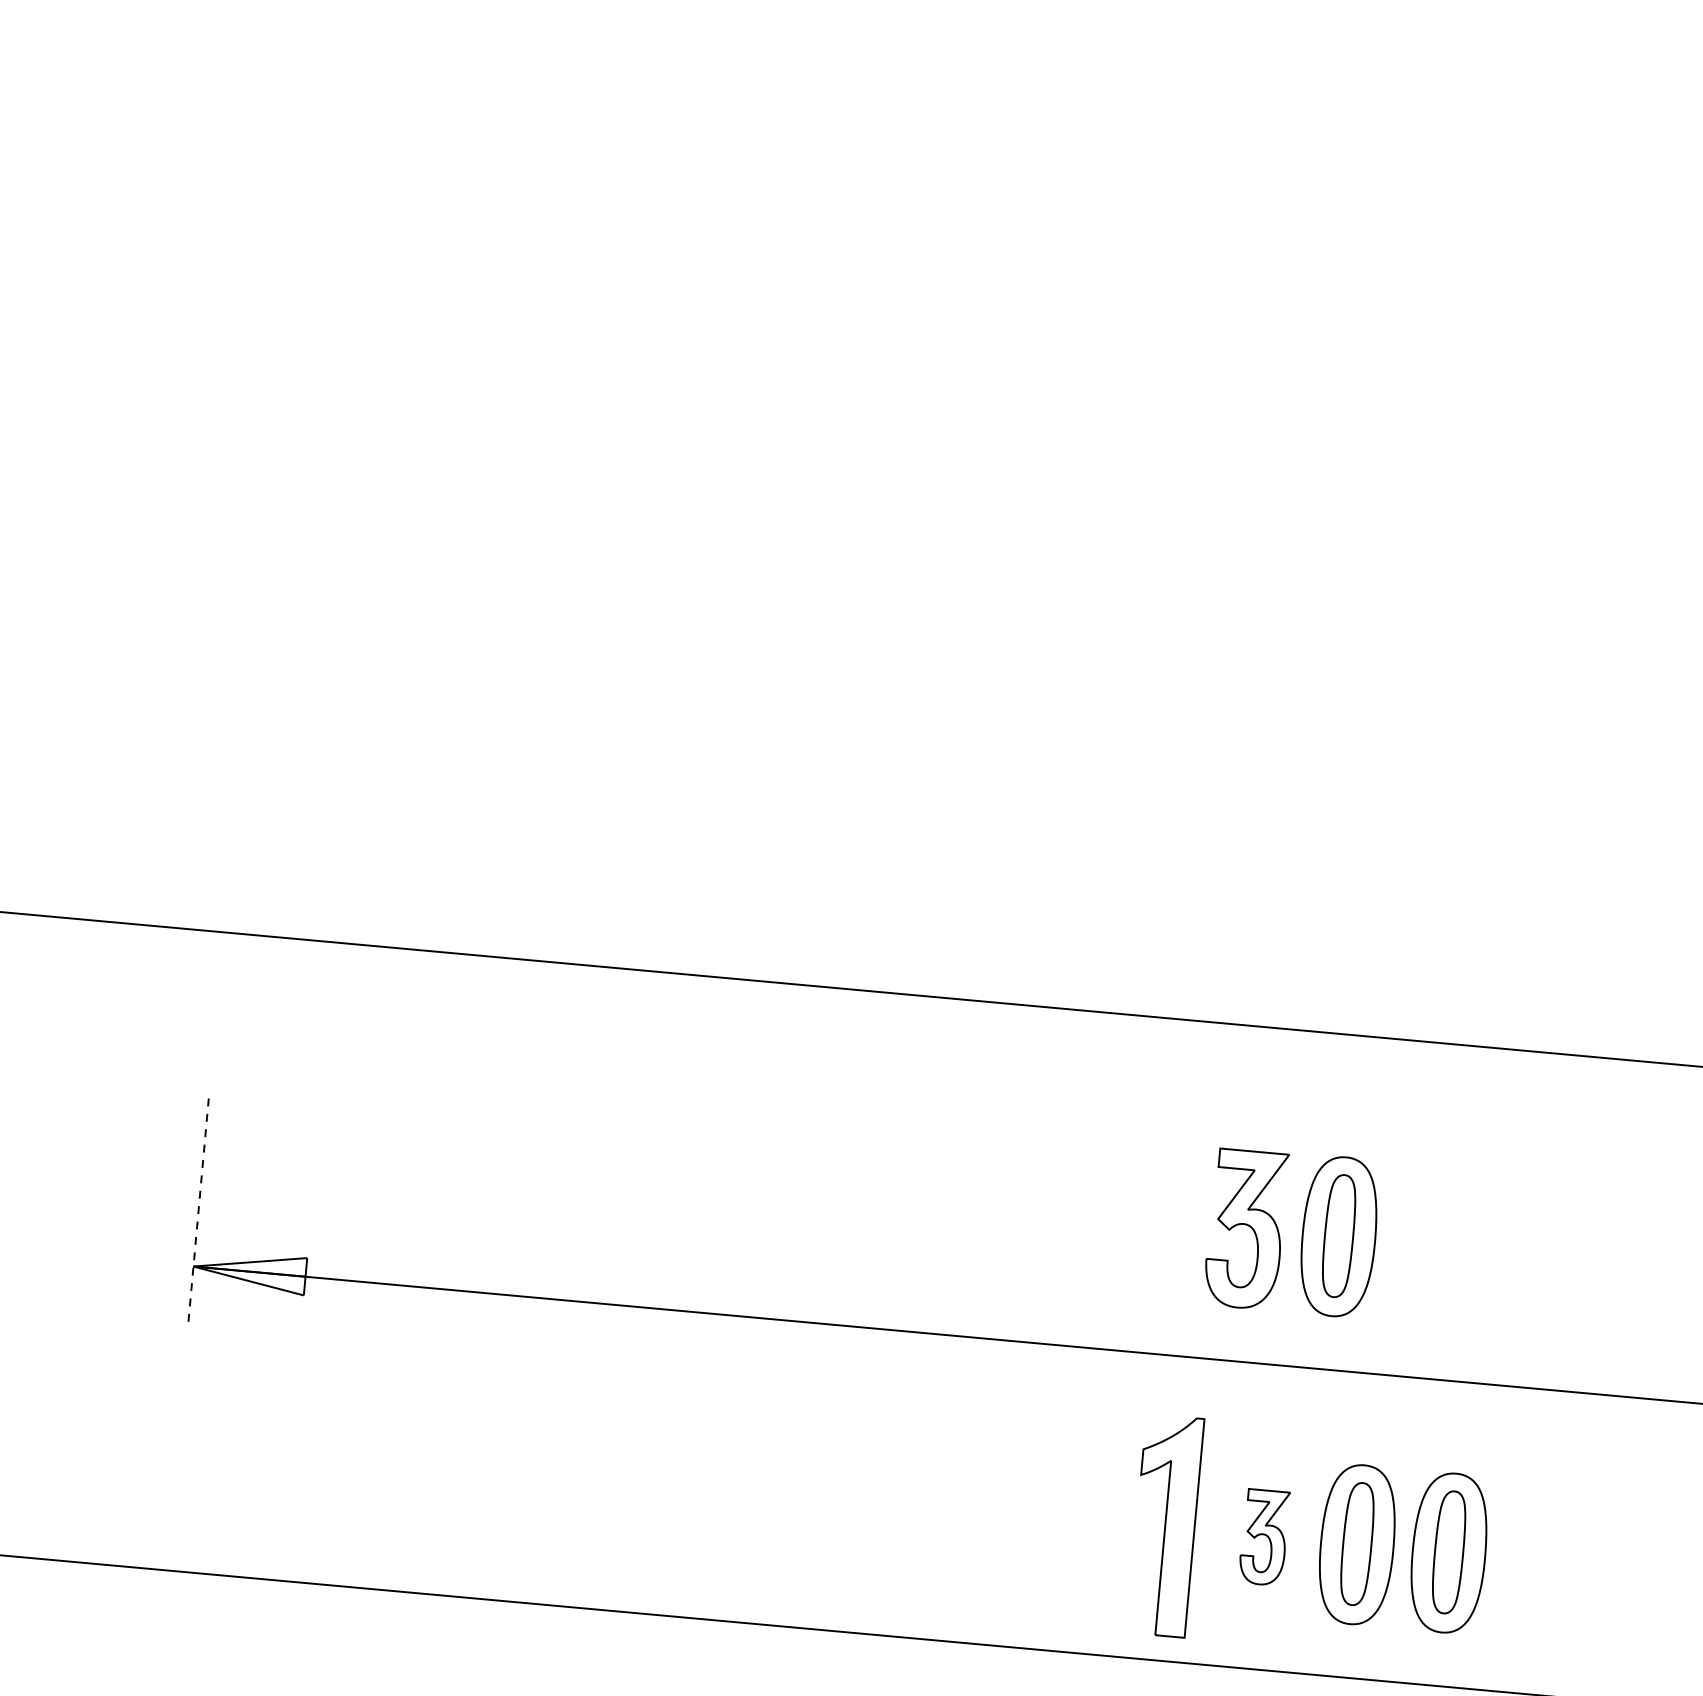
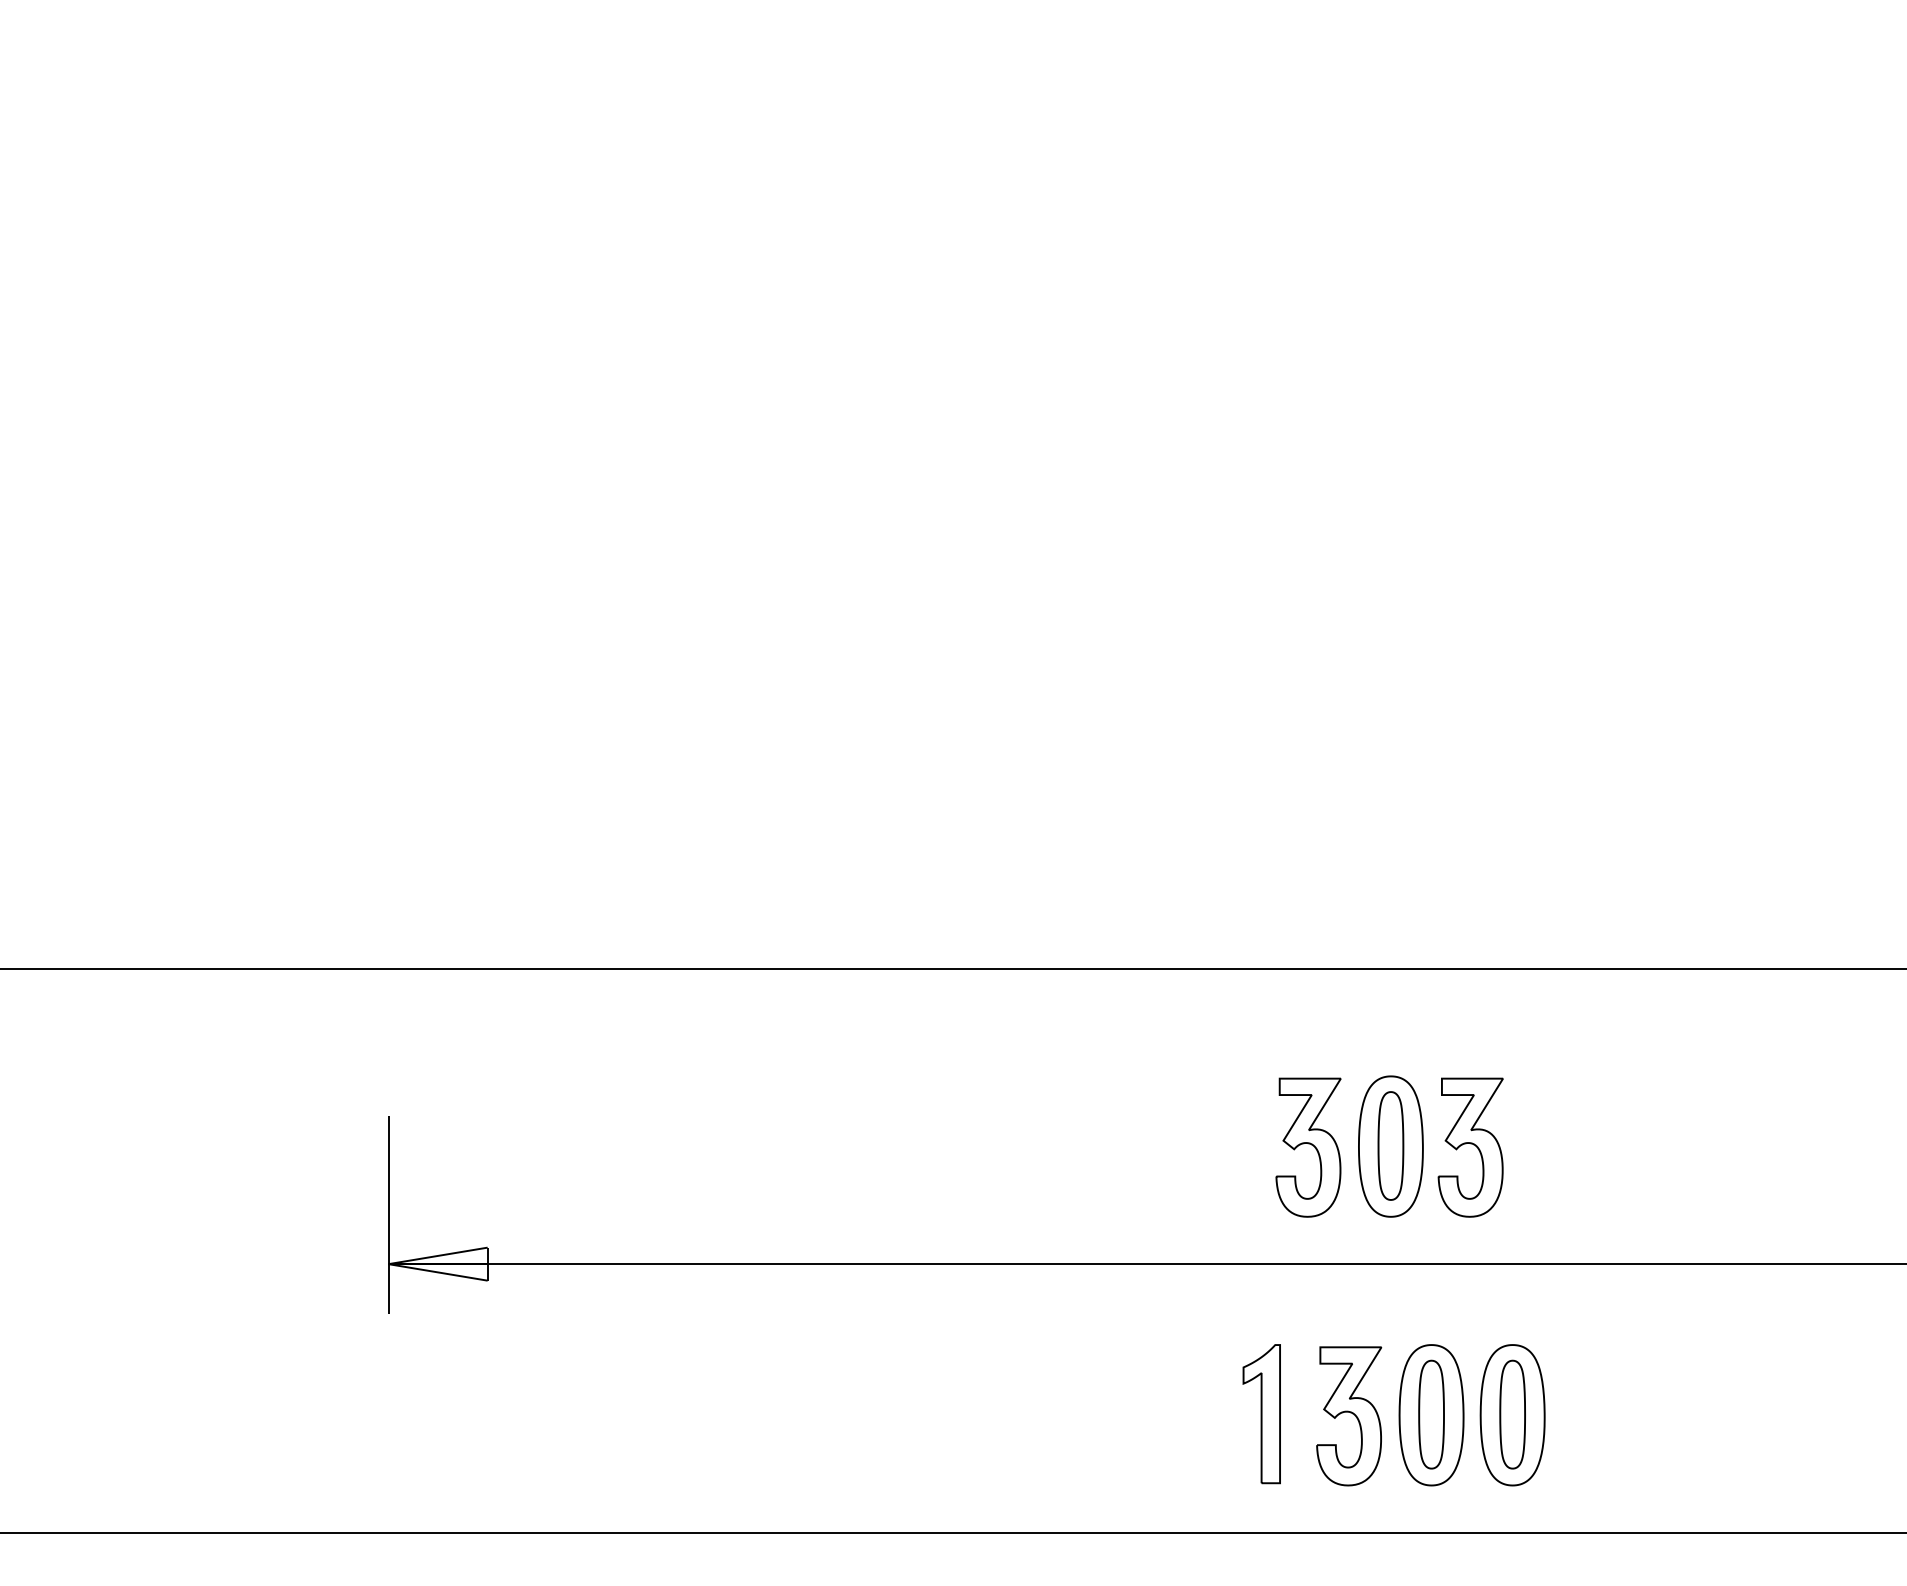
line: (198, 1211) -> (388, 1215), dashed -> solid
part: (1428, 1245) -> (1470, 1147), added
part: (1165, 1526) -> (1261, 1414), size x0.71
part: (1264, 1537) -> (1349, 1416), size x1.67

